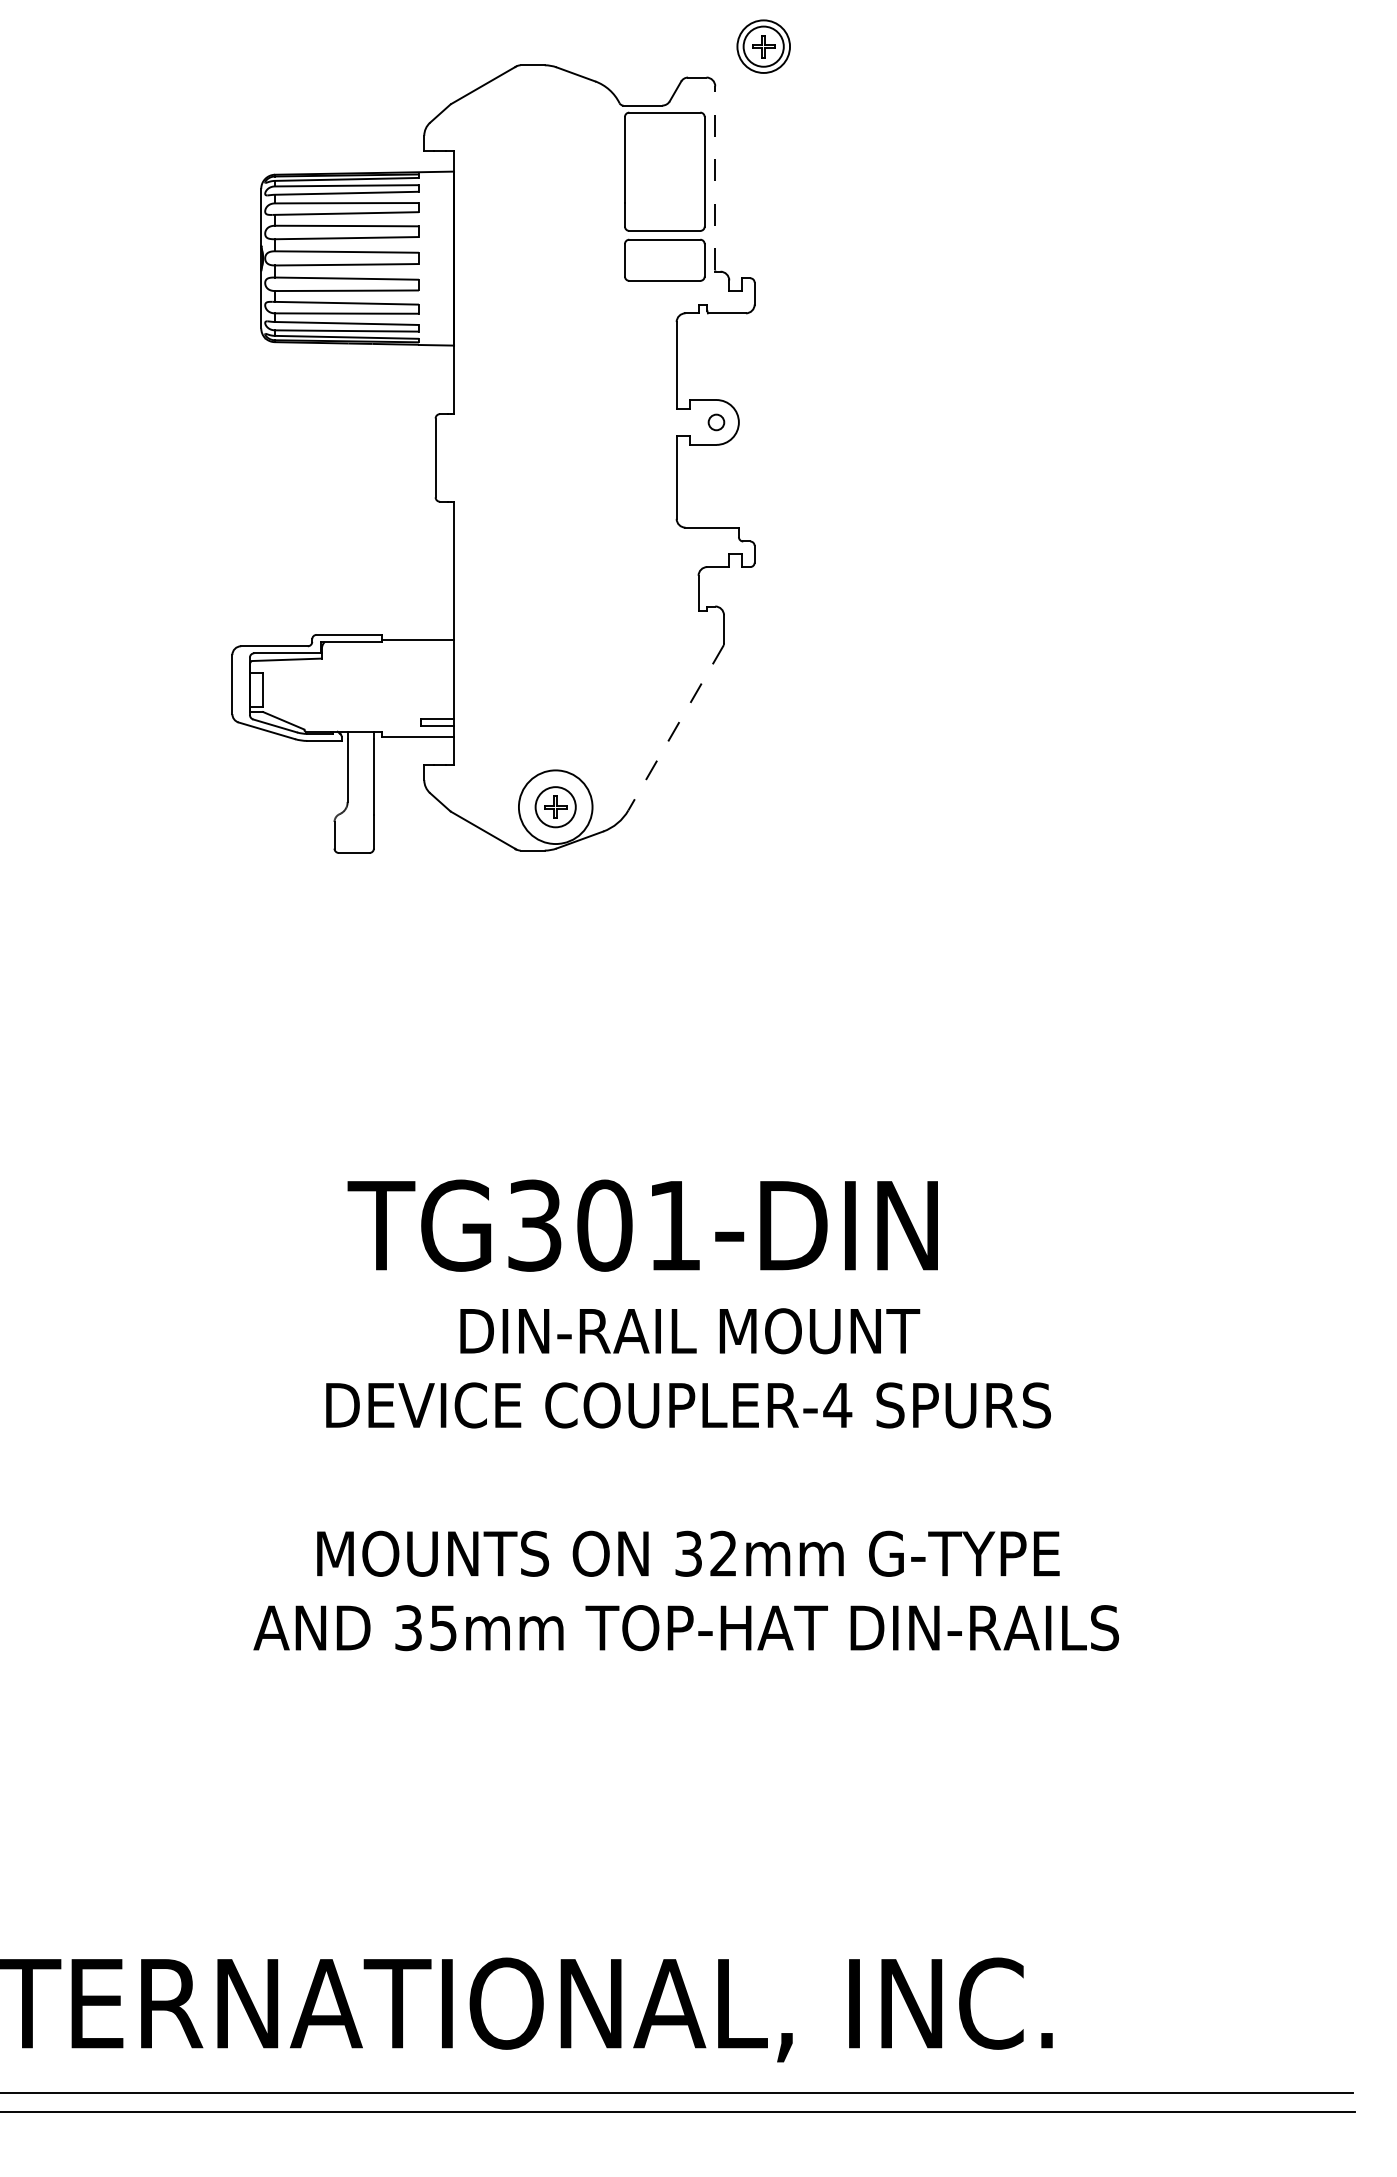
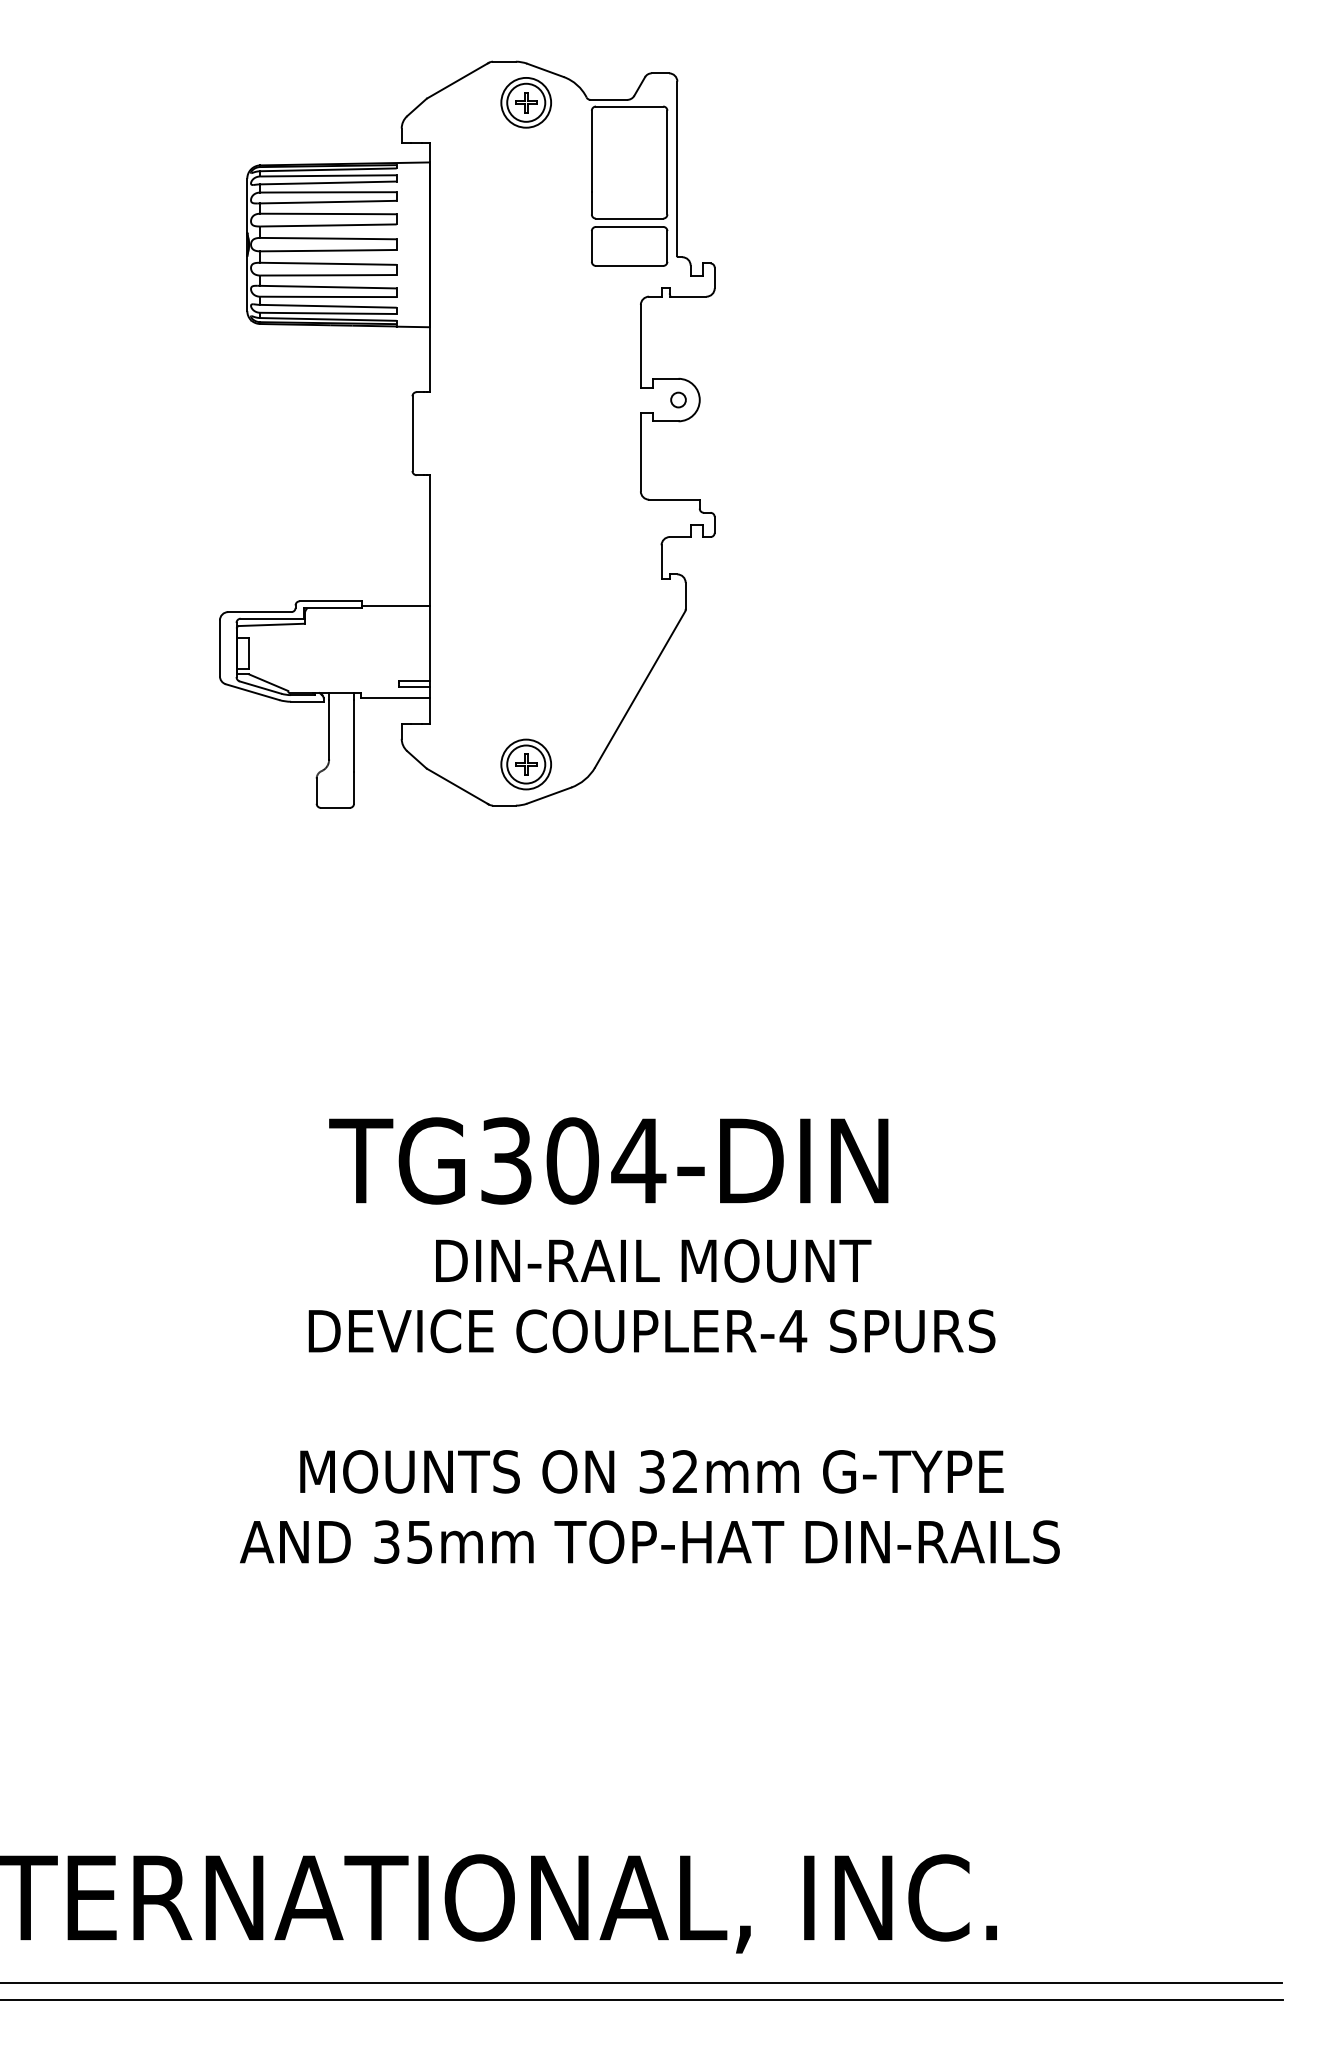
part: (763, 46) -> (526, 102), moved
line: (715, 177) -> (677, 168), dashed -> solid
line: (675, 728) -> (639, 689), dashed -> solid
circle: (555, 806) -> (526, 763), size x0.71
text: (674, 1225) -> (638, 1160), TG301-DIN -> TG304-DIN

